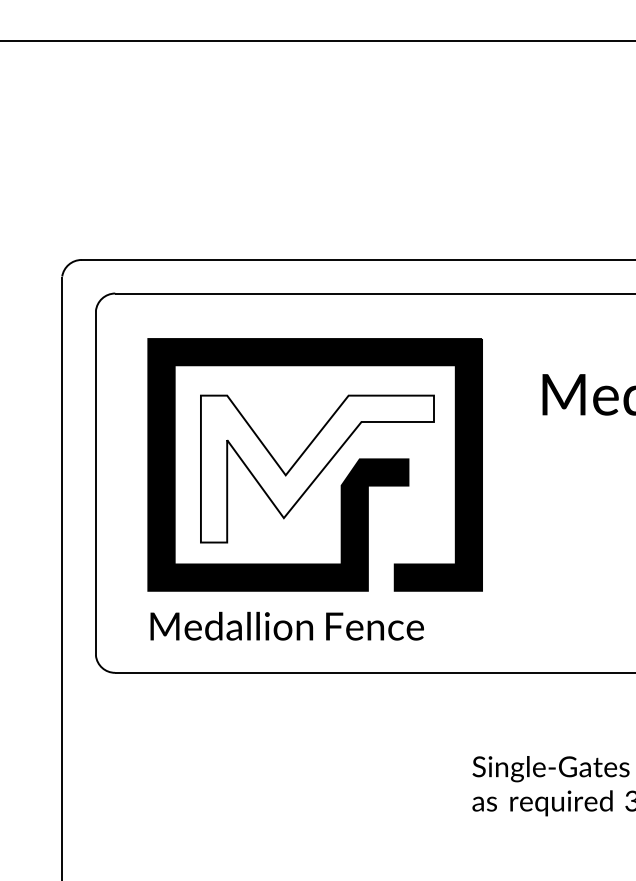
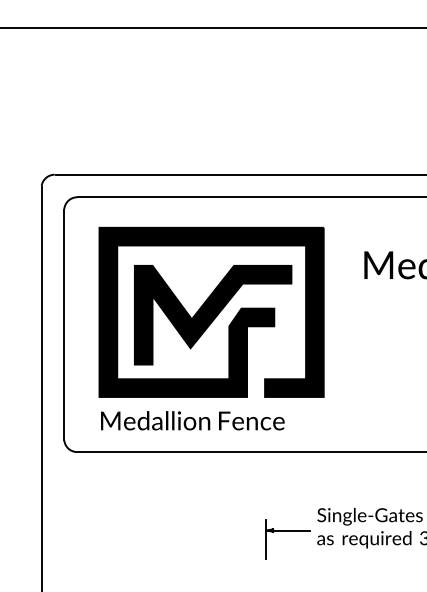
fill: (316, 468) -> (212, 314), added
part: (428, 791) -> (287, 531), added

